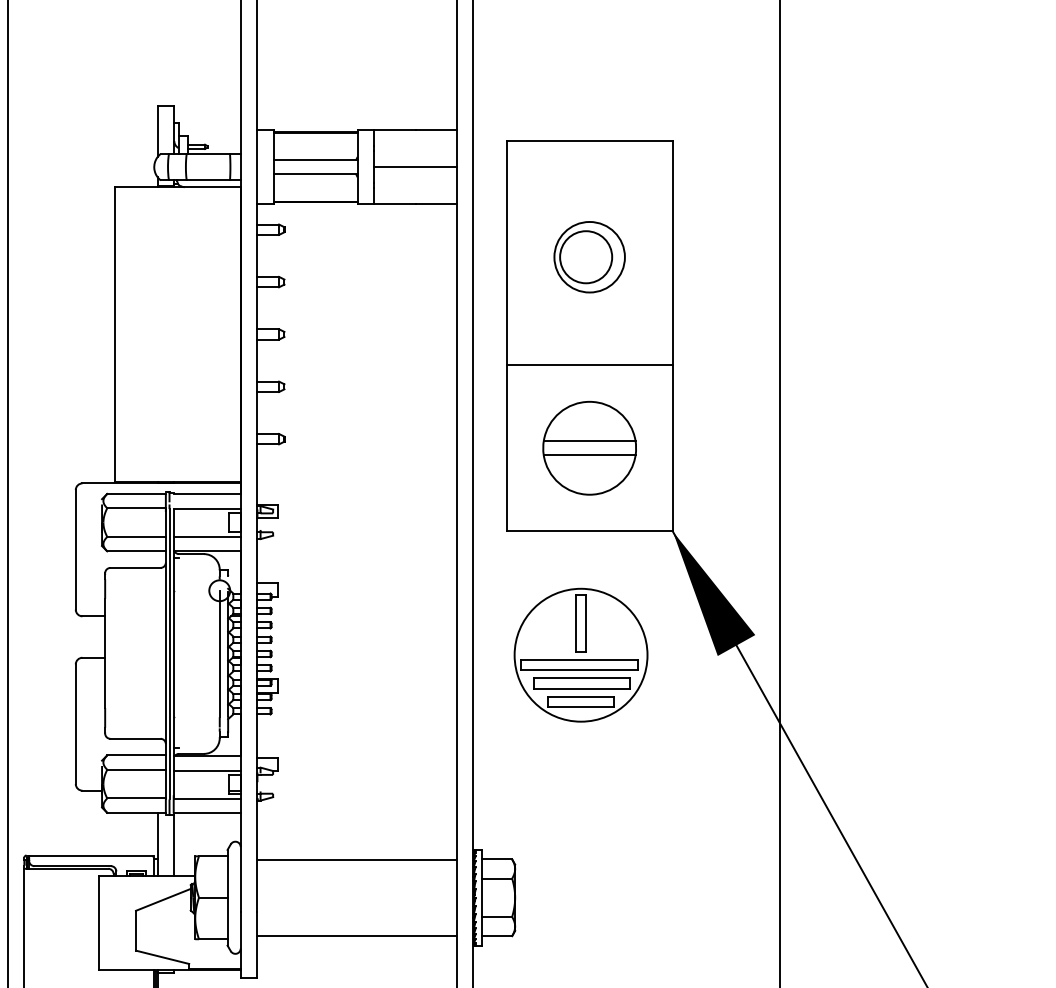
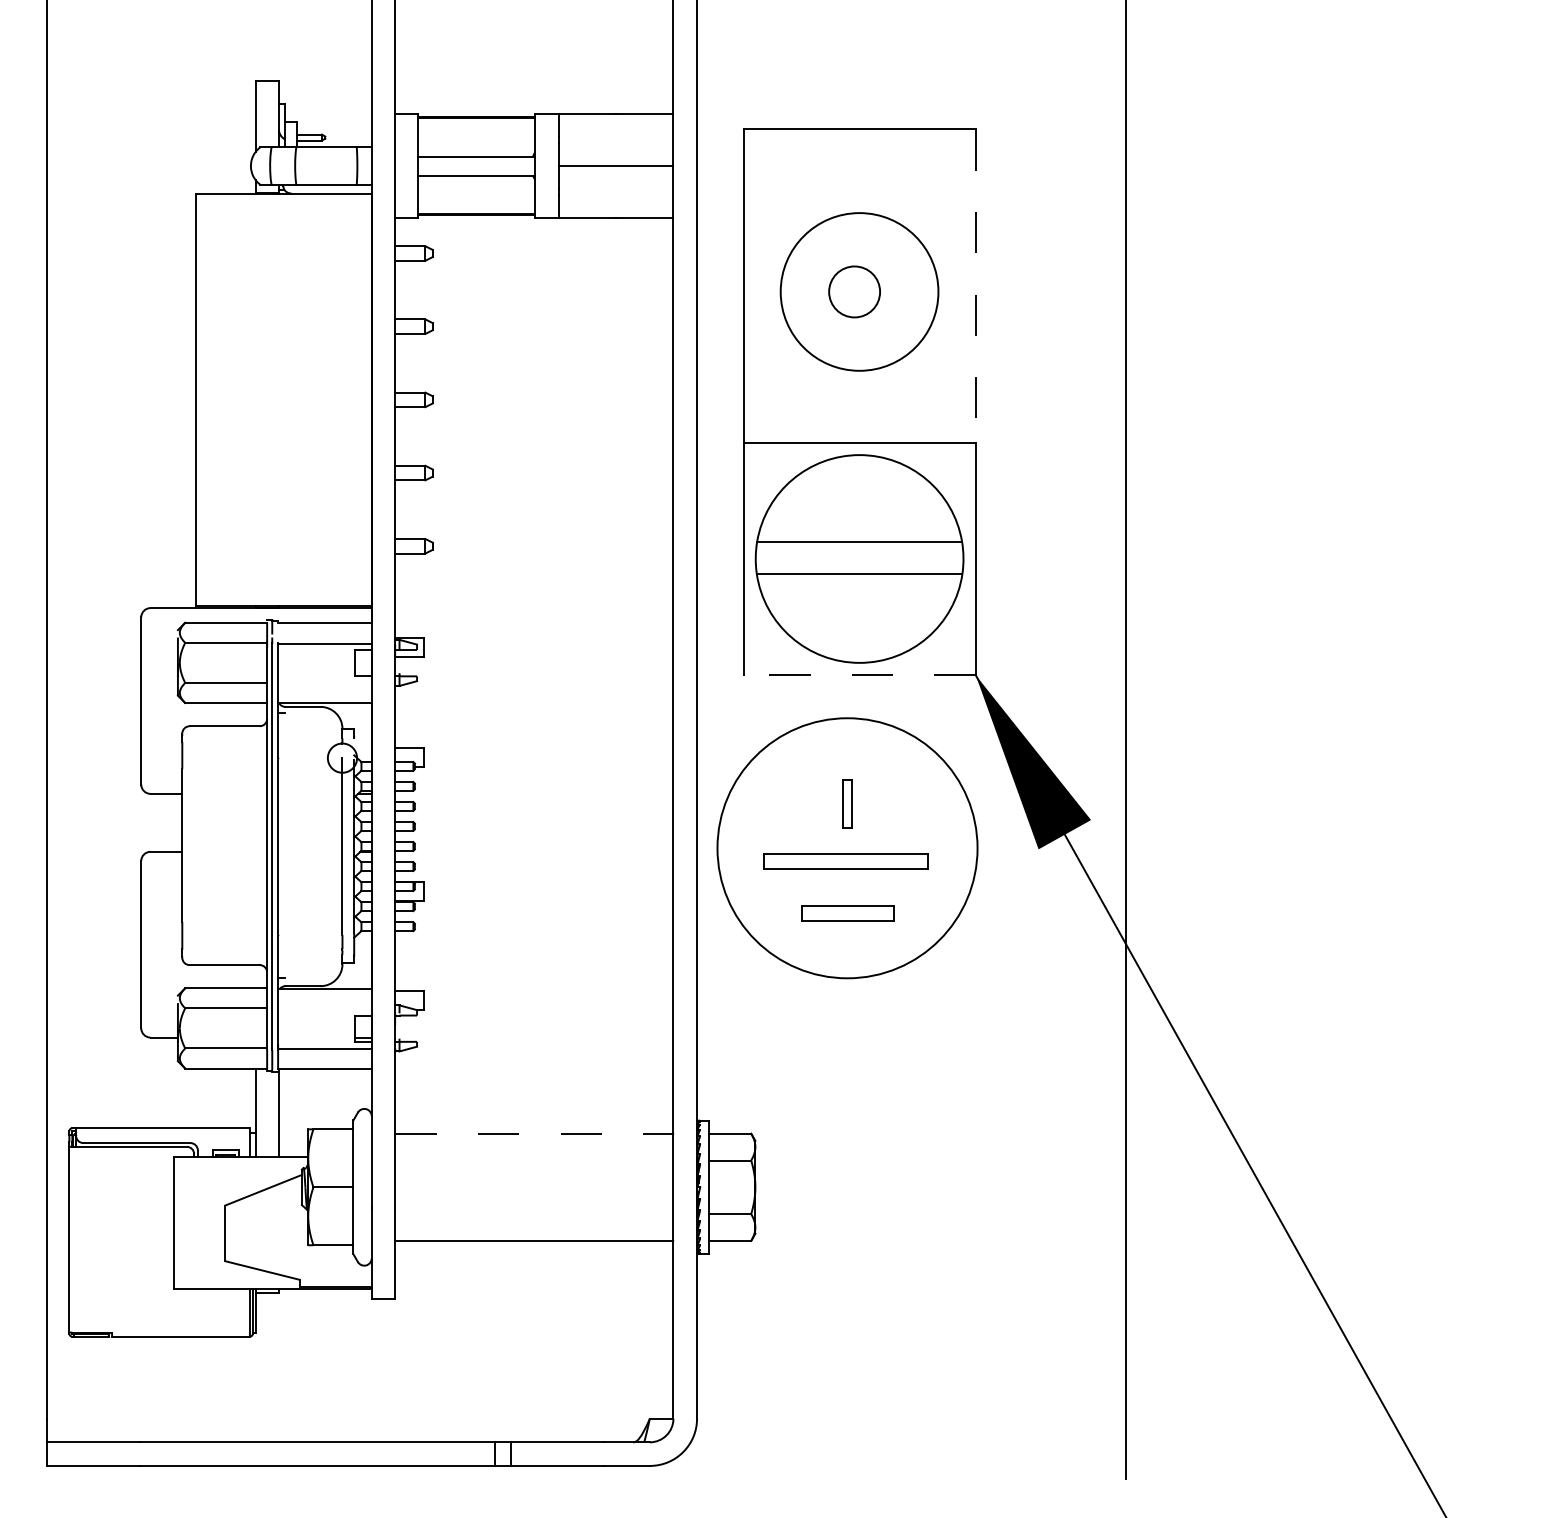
line: (672, 253) -> (975, 286), solid -> dashed
circle: (586, 256) -> (854, 291), size x0.7
circle: (589, 256) -> (859, 291), size x1.6
part: (589, 447) -> (859, 558), size x1.6
line: (589, 531) -> (859, 675), solid -> dashed
line: (206, 537) -> (324, 683), removed
part: (581, 623) -> (847, 803), size x0.6
circle: (581, 655) -> (847, 848), size x1.4
part: (581, 683) -> (848, 887), removed
line: (206, 770) -> (324, 1009), removed
line: (357, 859) -> (534, 1133), solid -> dashed

